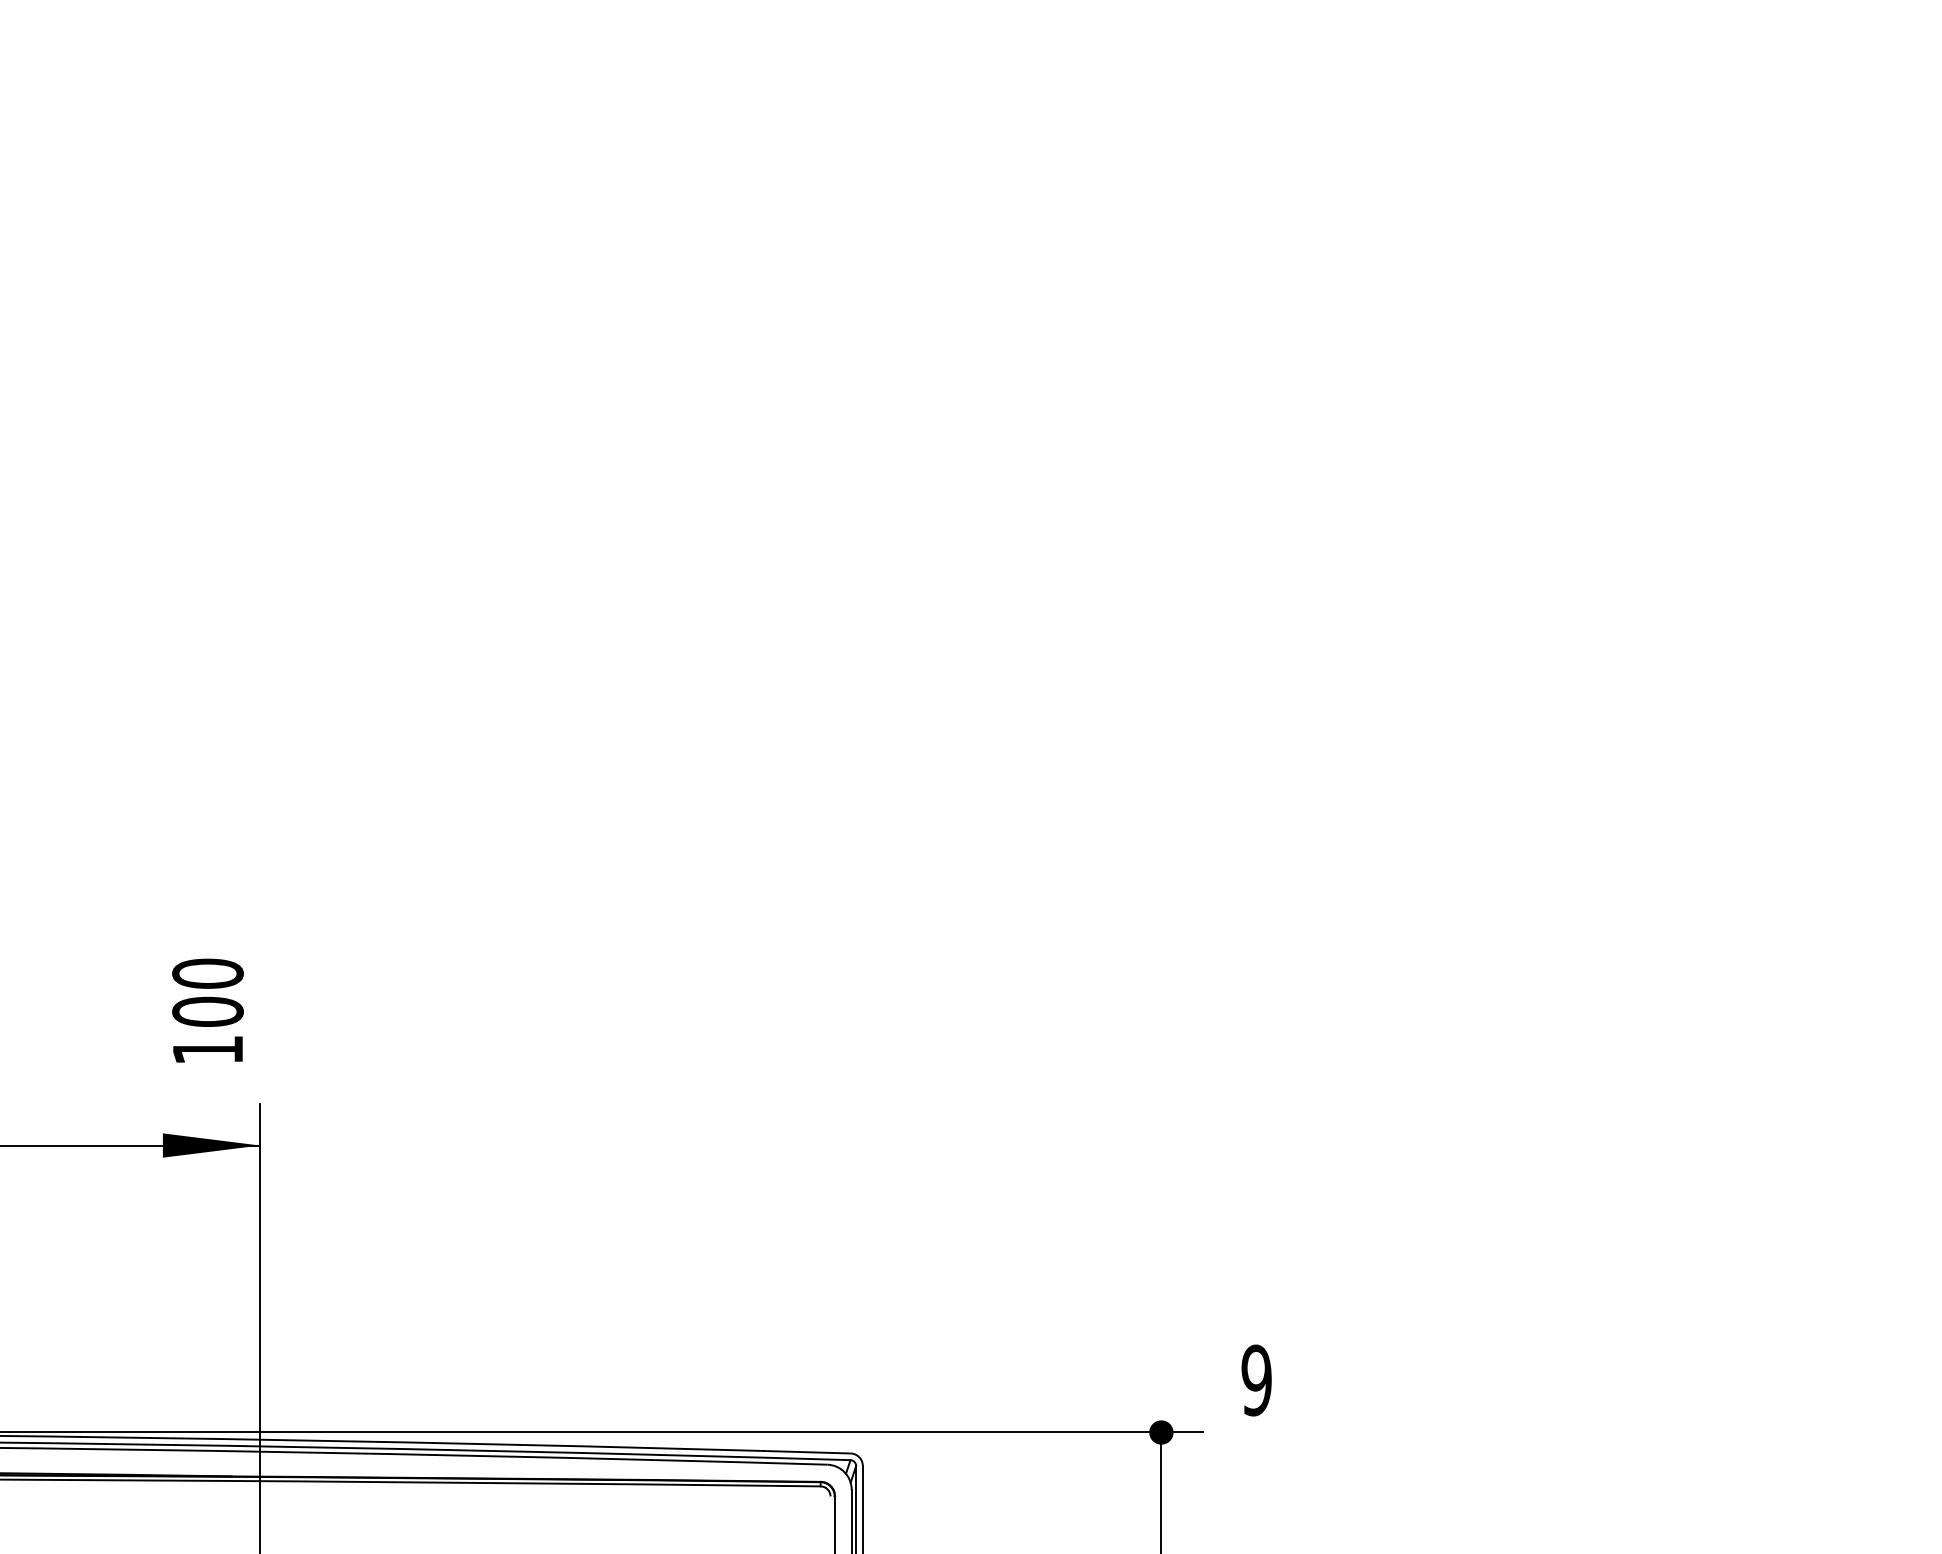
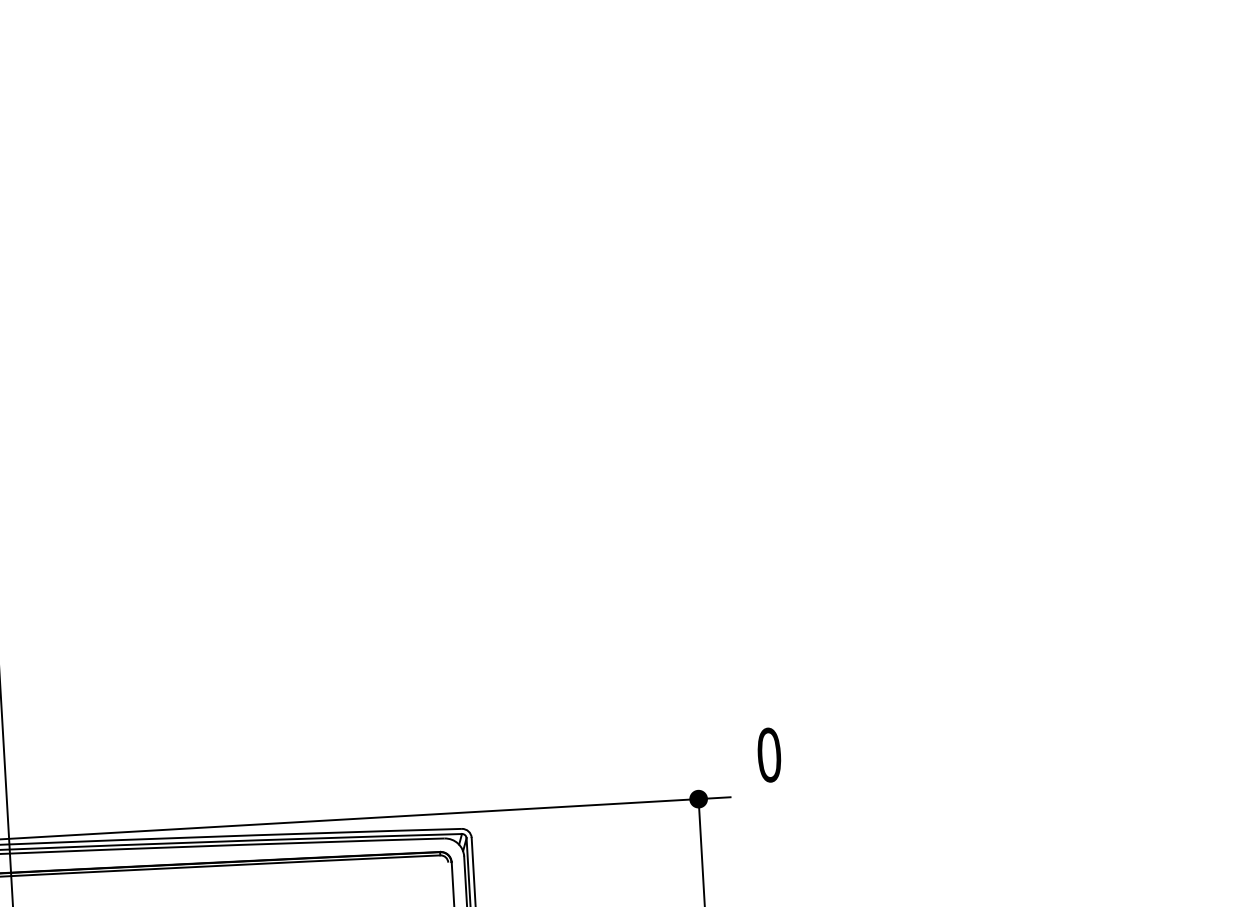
text: (1256, 1380) -> (769, 755), 9 -> 0

